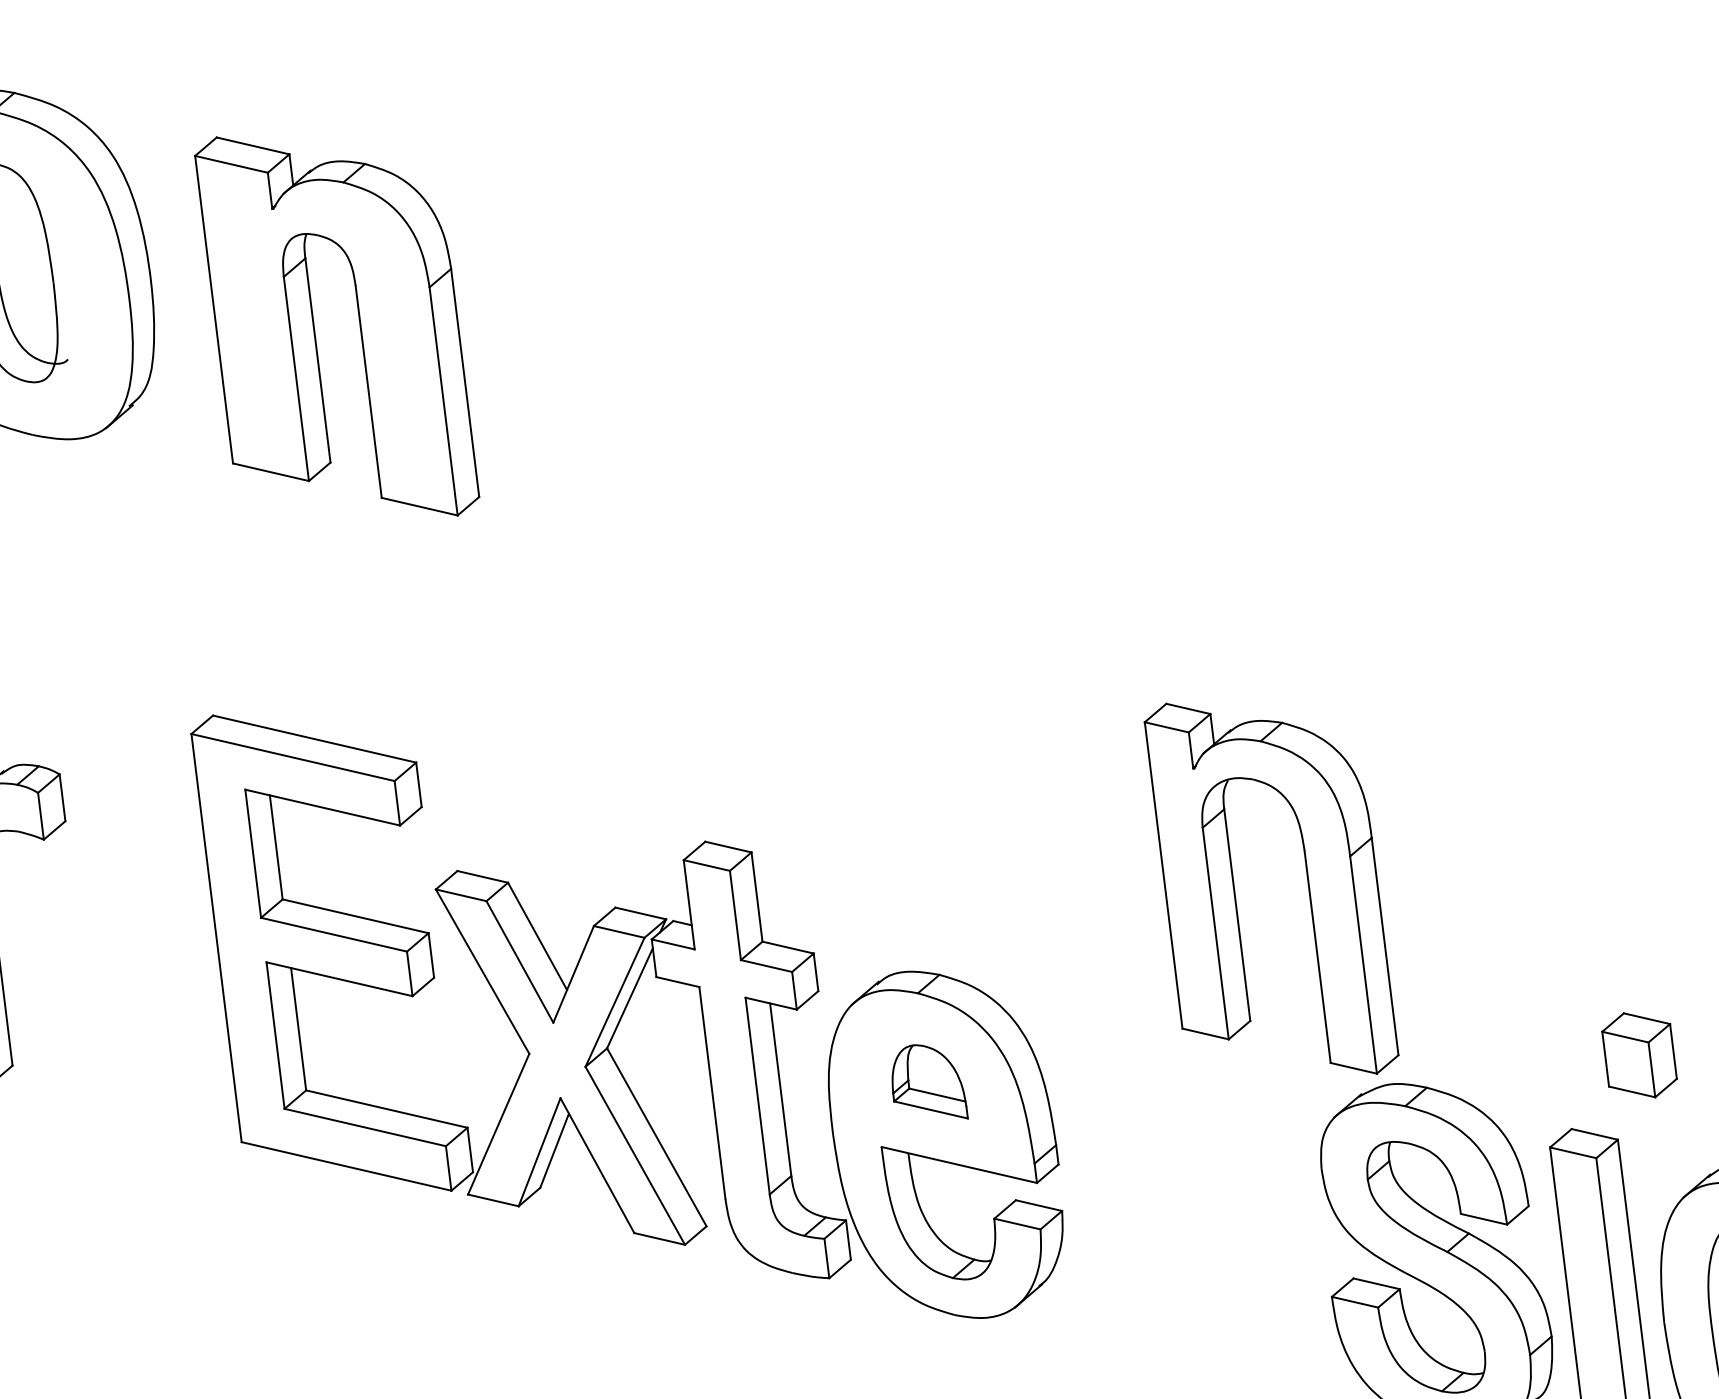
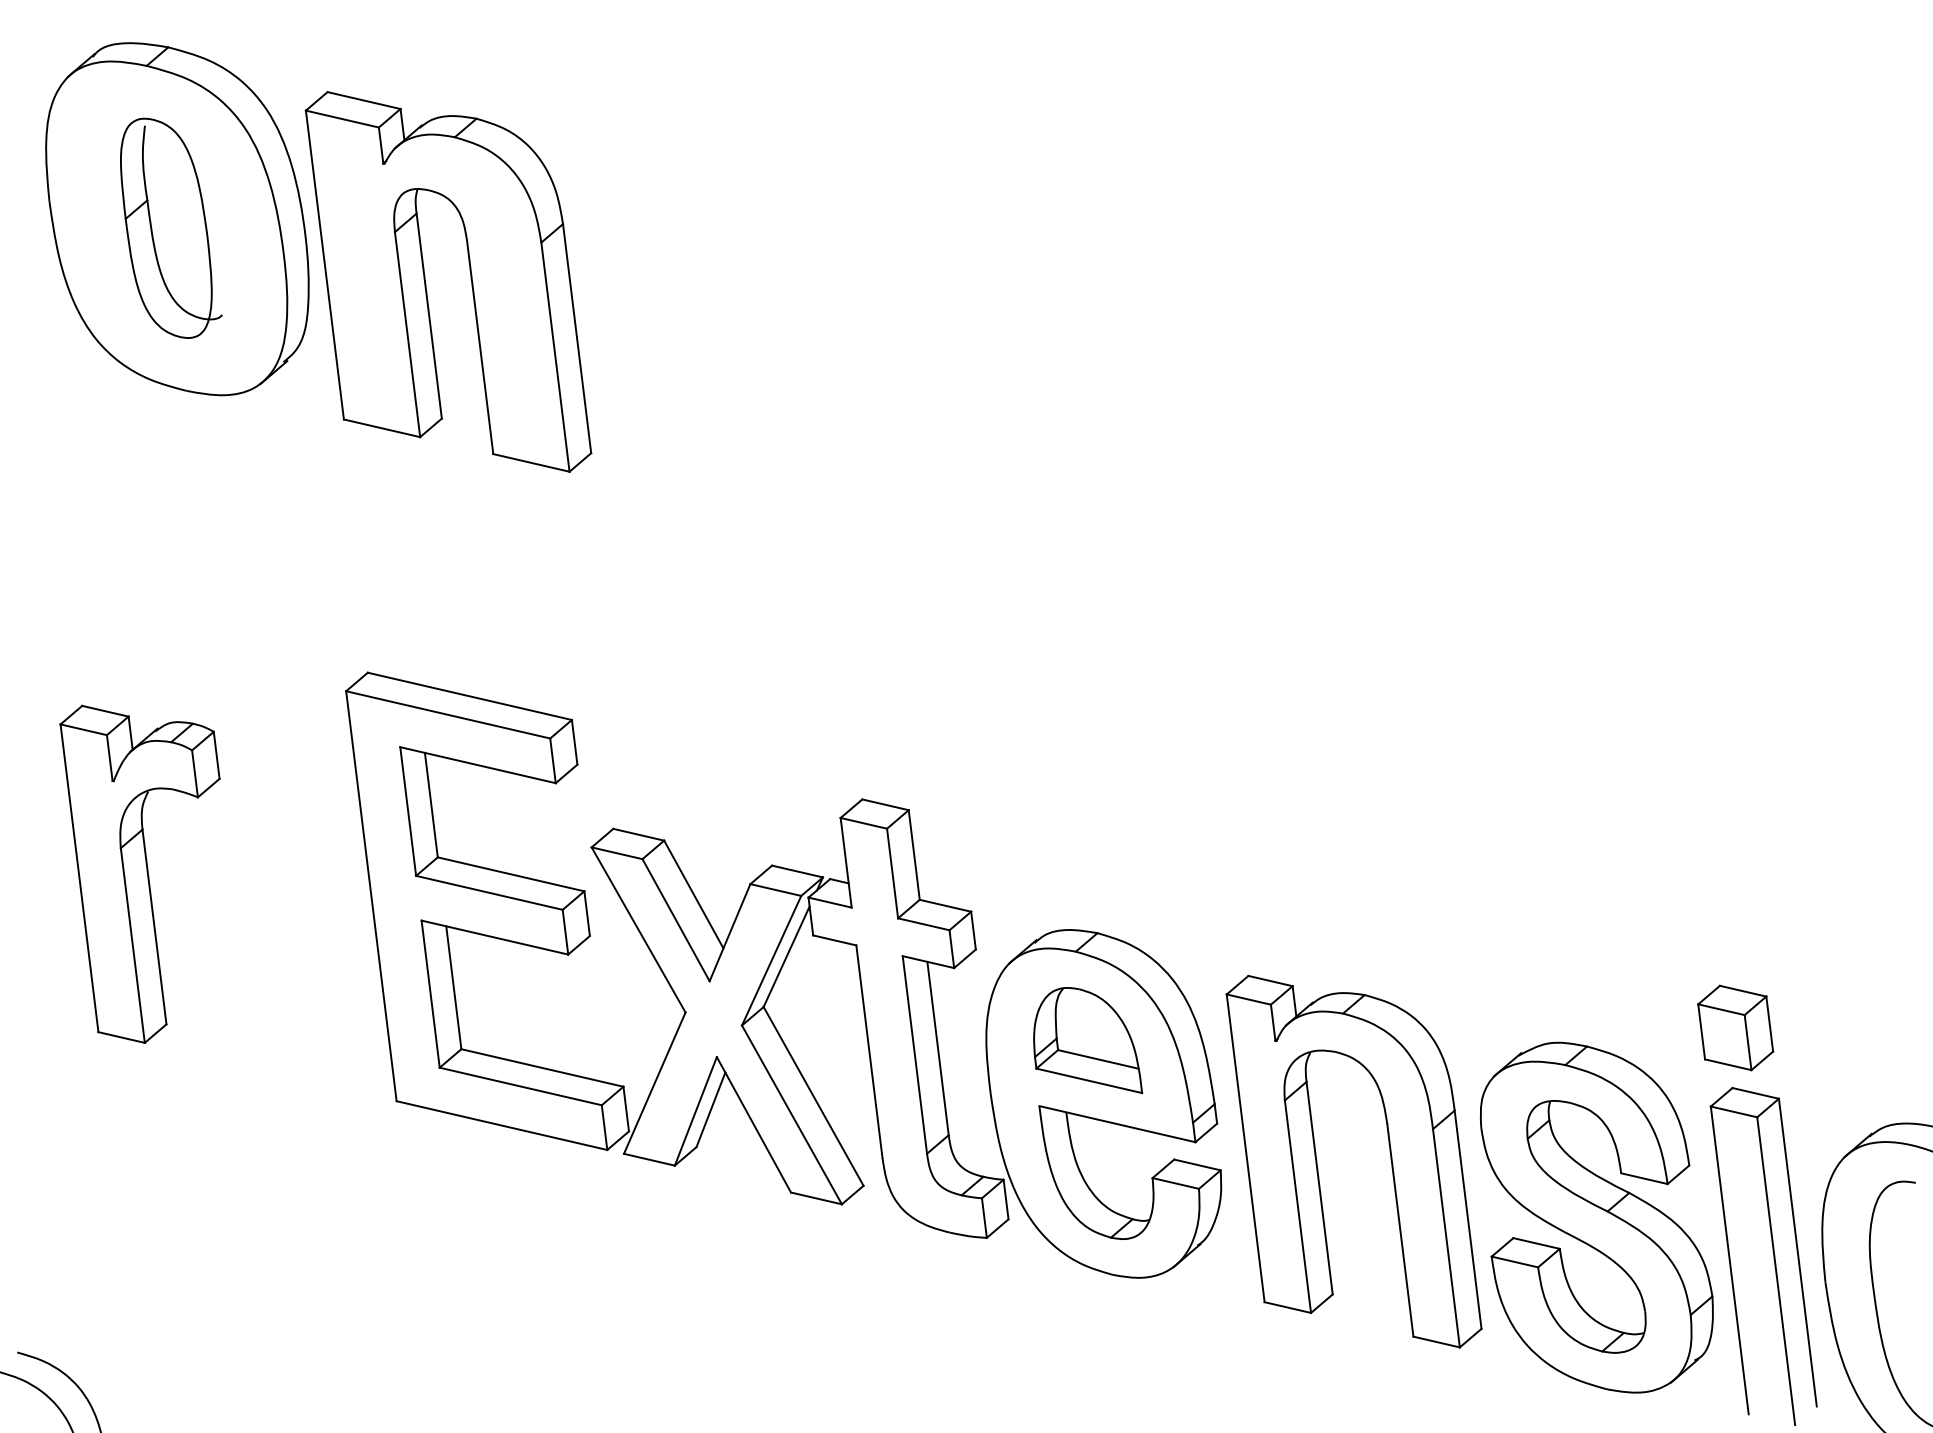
part: (359, 324) -> (470, 279), moved
part: (1236, 895) -> (1318, 1168), moved
part: (1639, 1054) -> (1735, 1027), moved
part: (930, 1081) -> (1088, 1040), size x1.43

